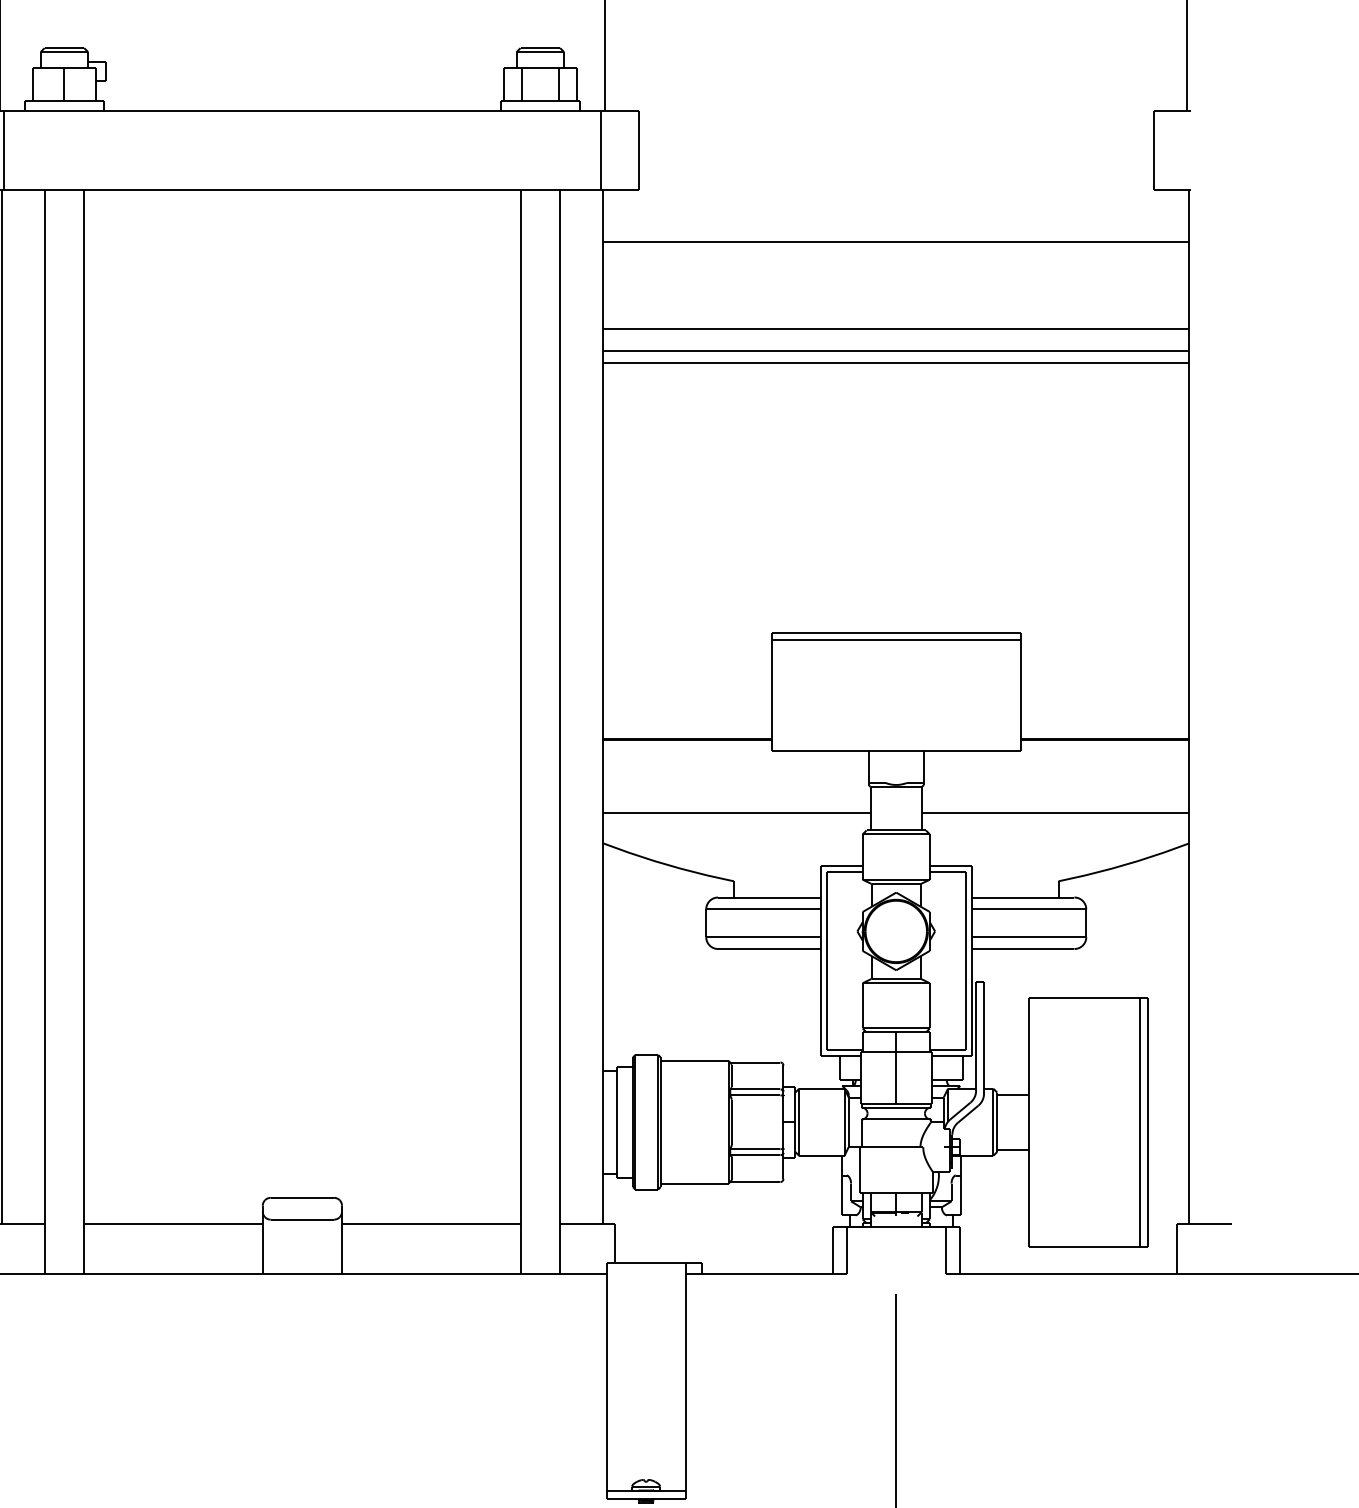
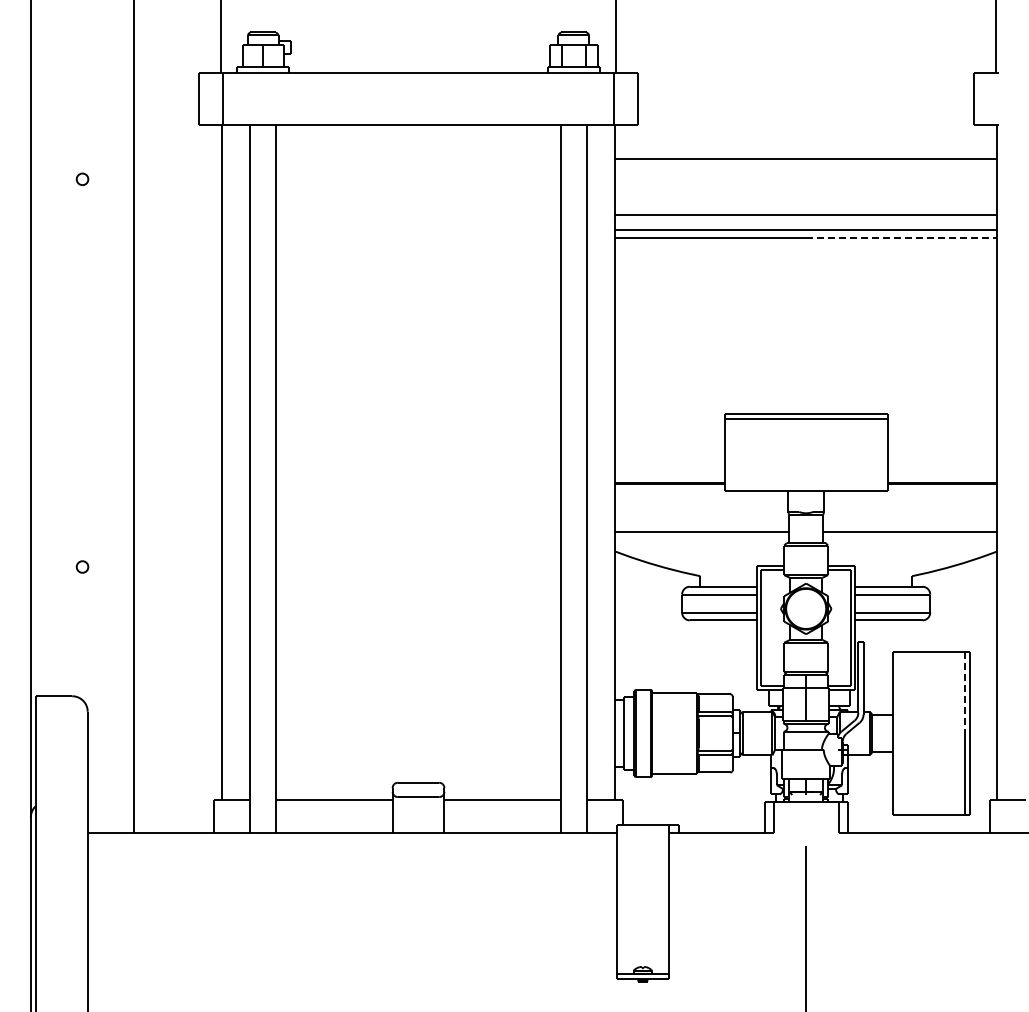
line: (1042, 362) -> (901, 237), solid -> dashed
line: (1140, 1059) -> (965, 692), solid -> dashed

